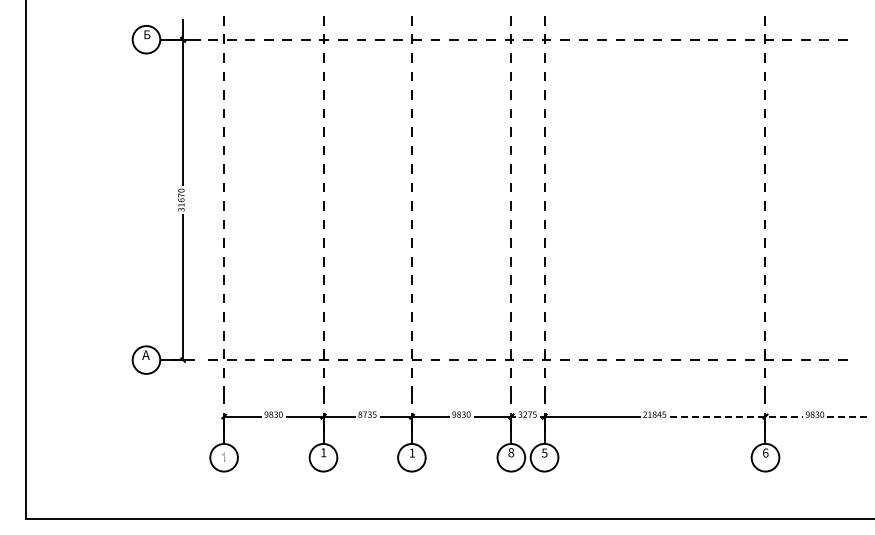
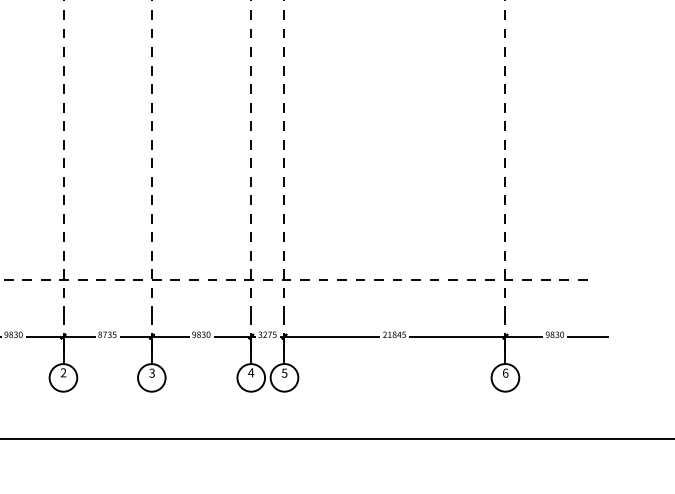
line: (737, 416) -> (477, 336), dashed -> solid
line: (849, 416) -> (589, 336), dashed -> solid
text: (323, 452) -> (63, 372), 1 -> 2
text: (411, 452) -> (151, 372), 1 -> 3
text: (511, 452) -> (251, 372), 8 -> 4

